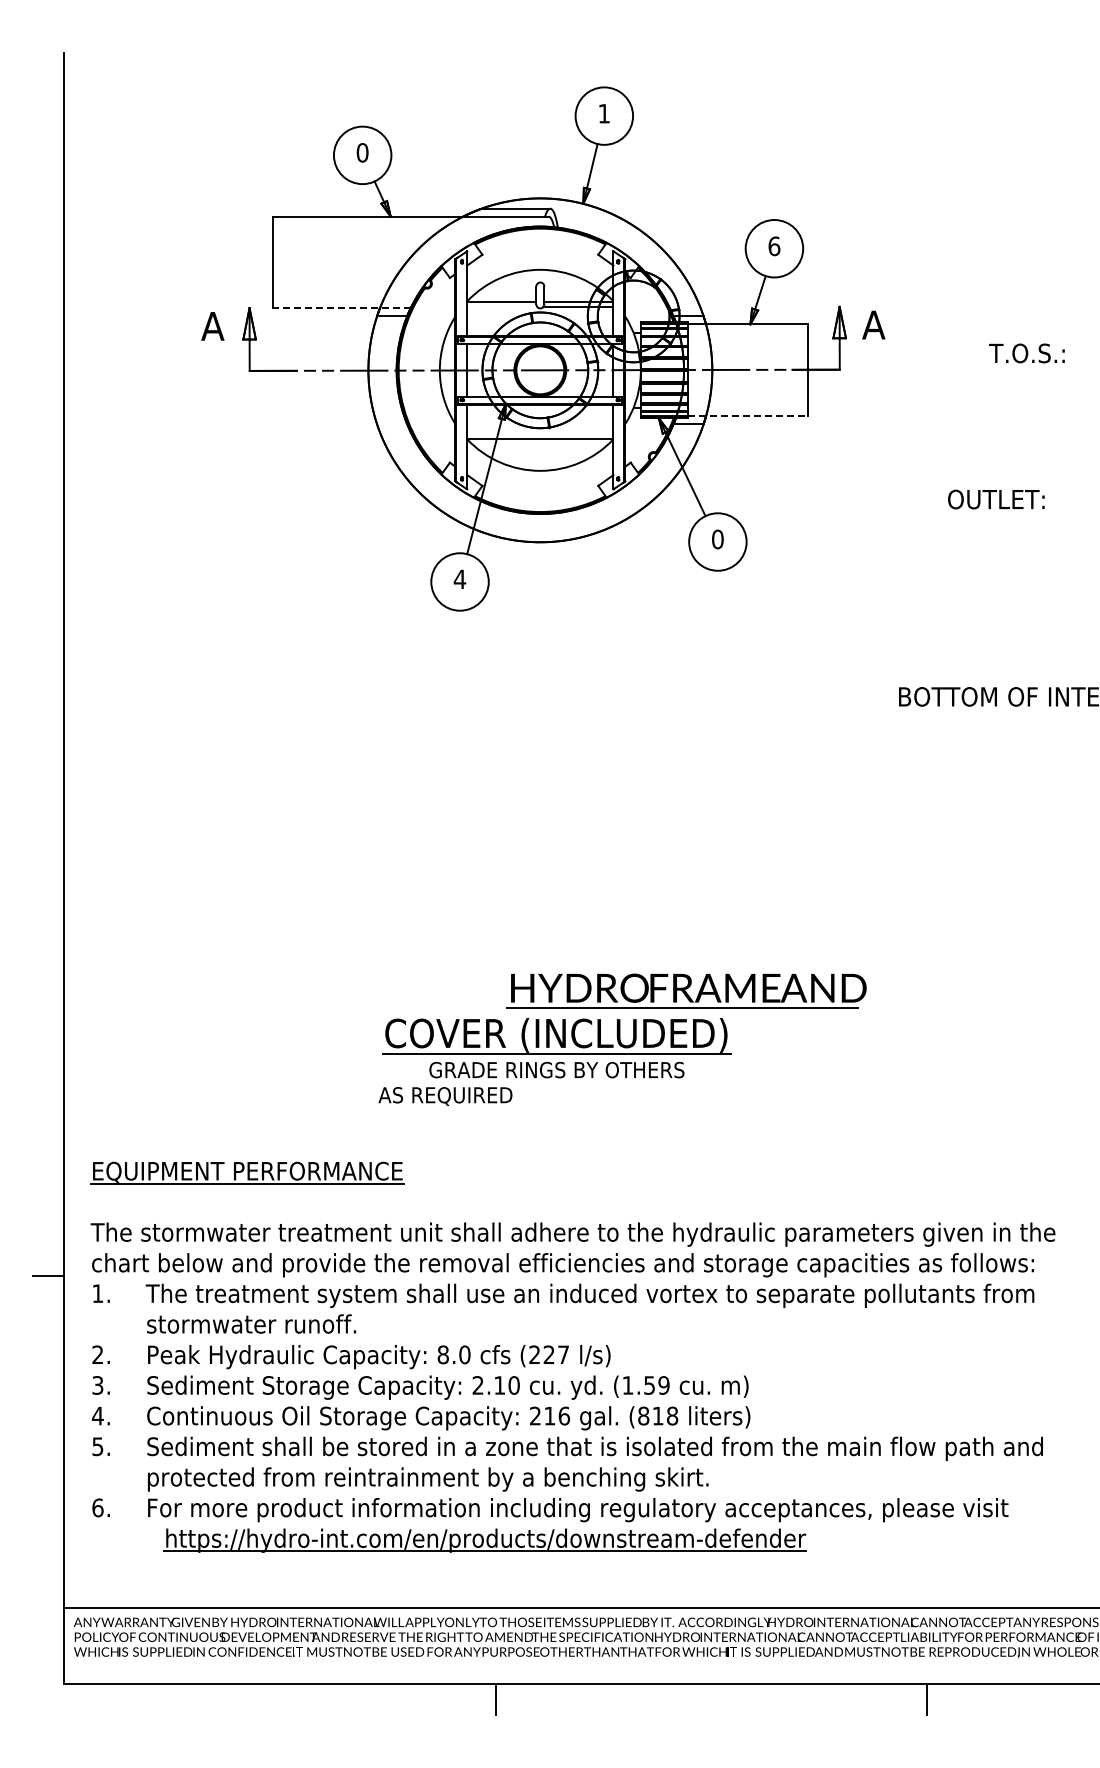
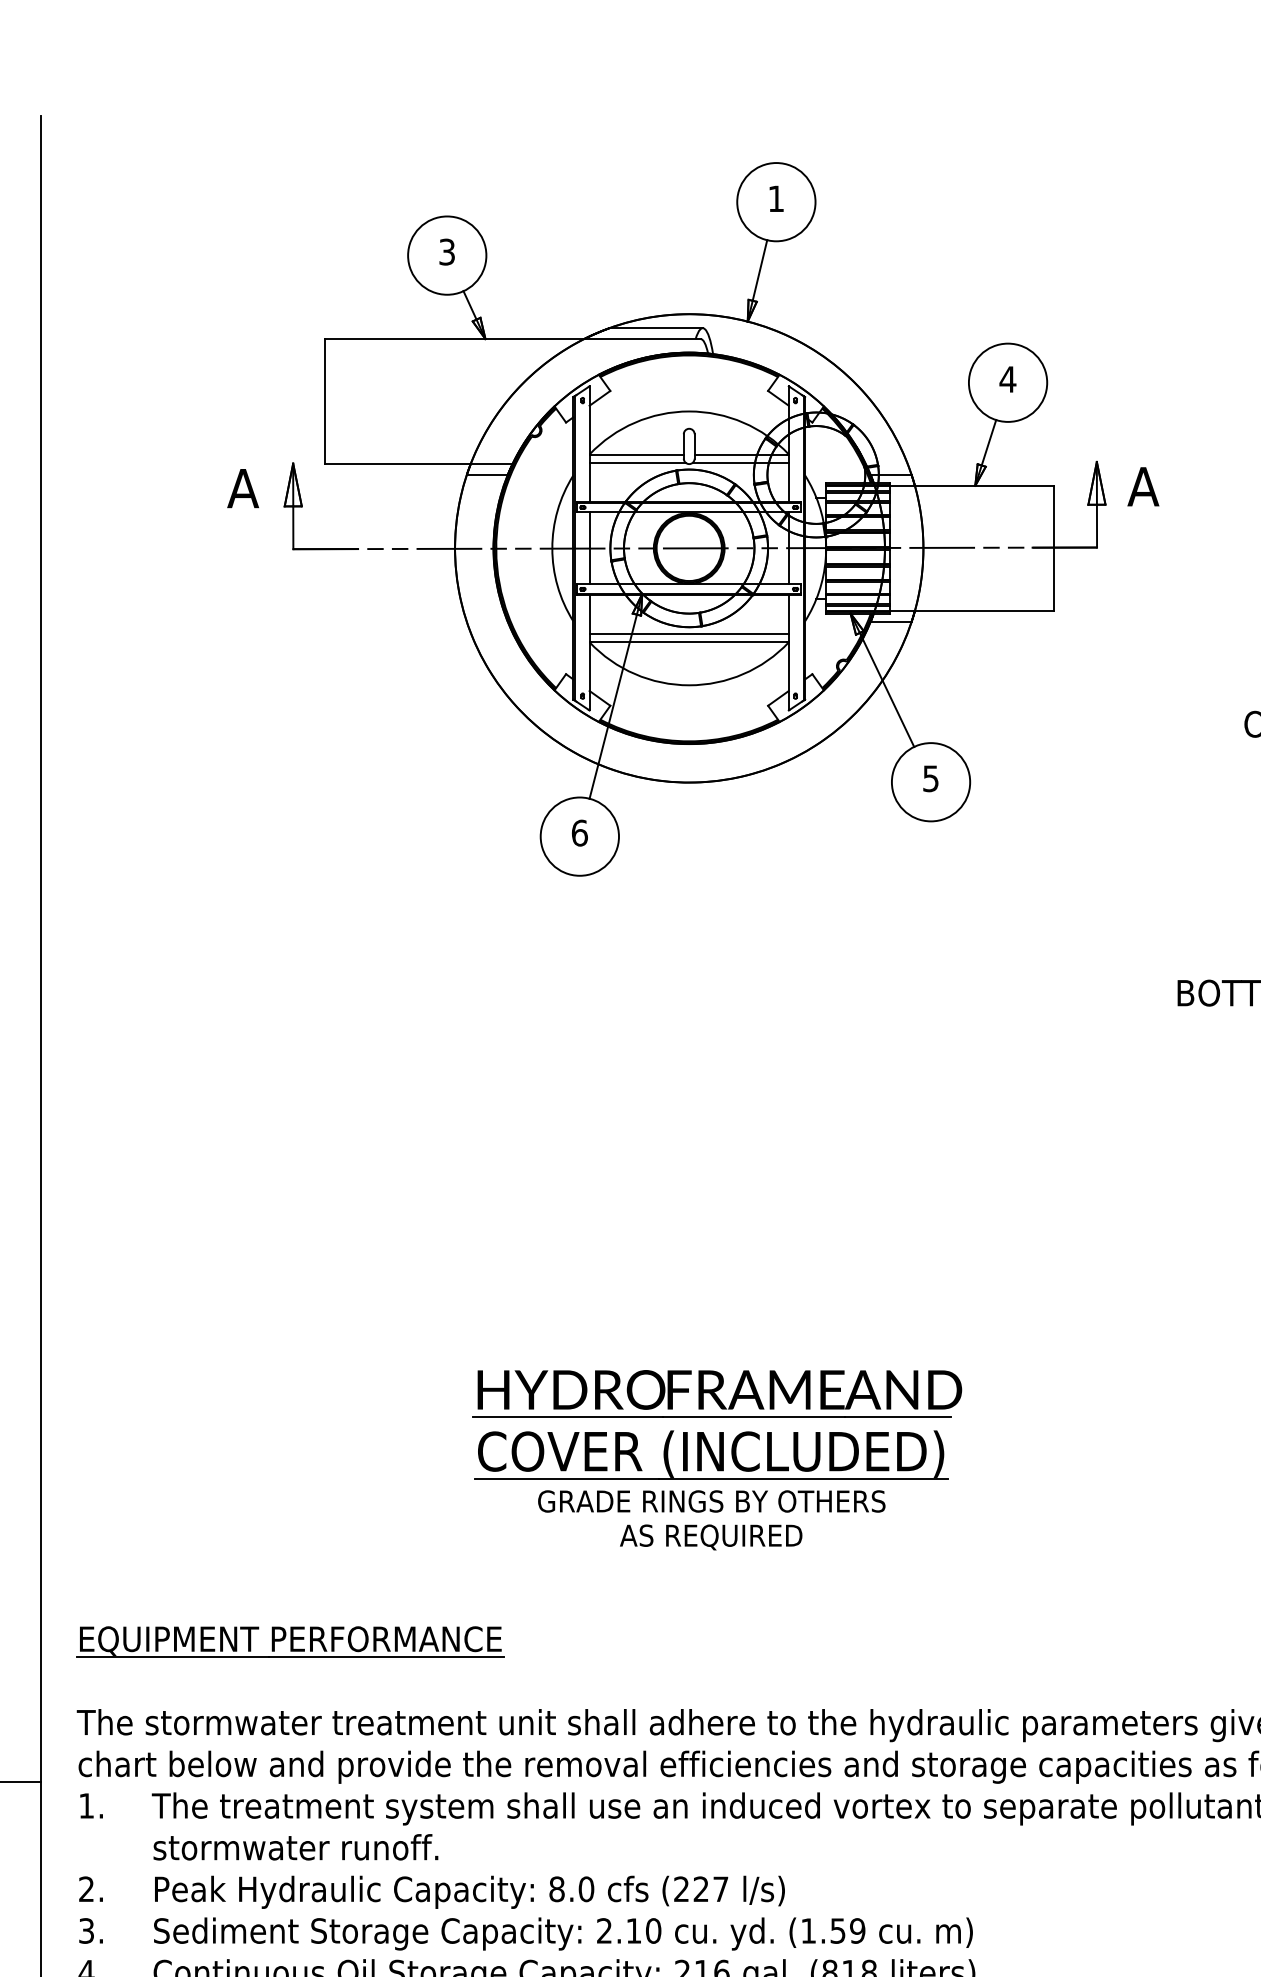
text: (362, 152) -> (446, 251), 0 -> 3
text: (774, 246) -> (1008, 379), 6 -> 4
line: (502, 307) -> (637, 462), added
line: (341, 308) -> (418, 464), dashed -> solid
line: (748, 416) -> (972, 611), dashed -> solid
line: (540, 433) -> (689, 634), added
text: (717, 539) -> (930, 778), 0 -> 5
text: (459, 579) -> (579, 833), 4 -> 6
part: (686, 990) -> (716, 1393), moved
text: (445, 1096) -> (711, 1537), moved

